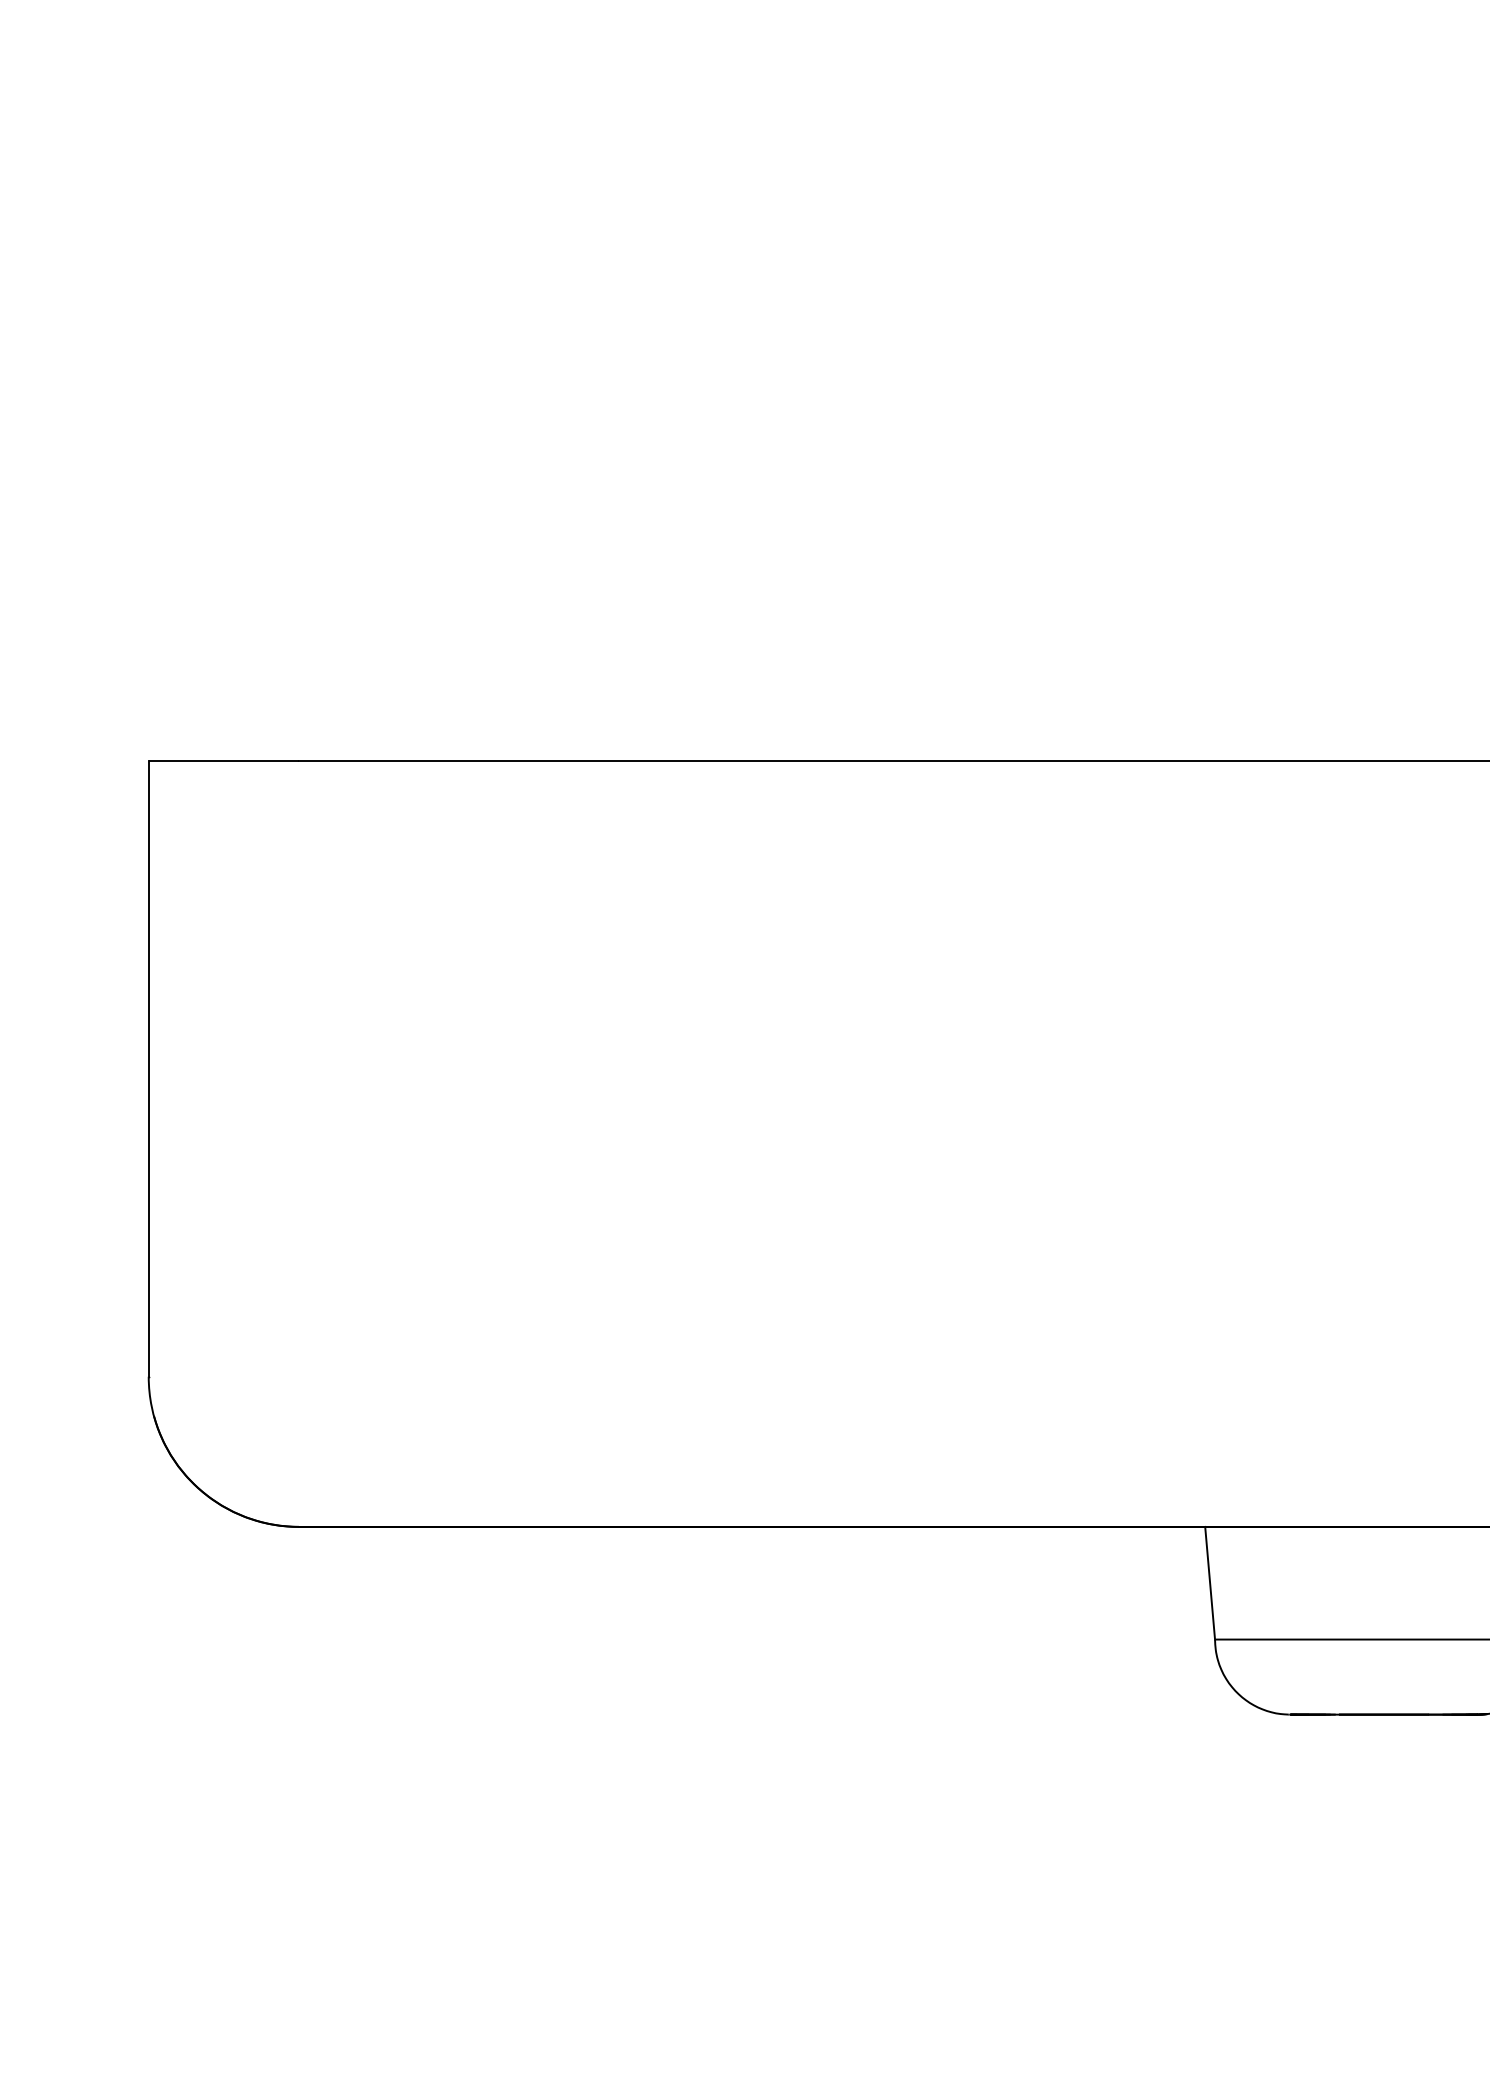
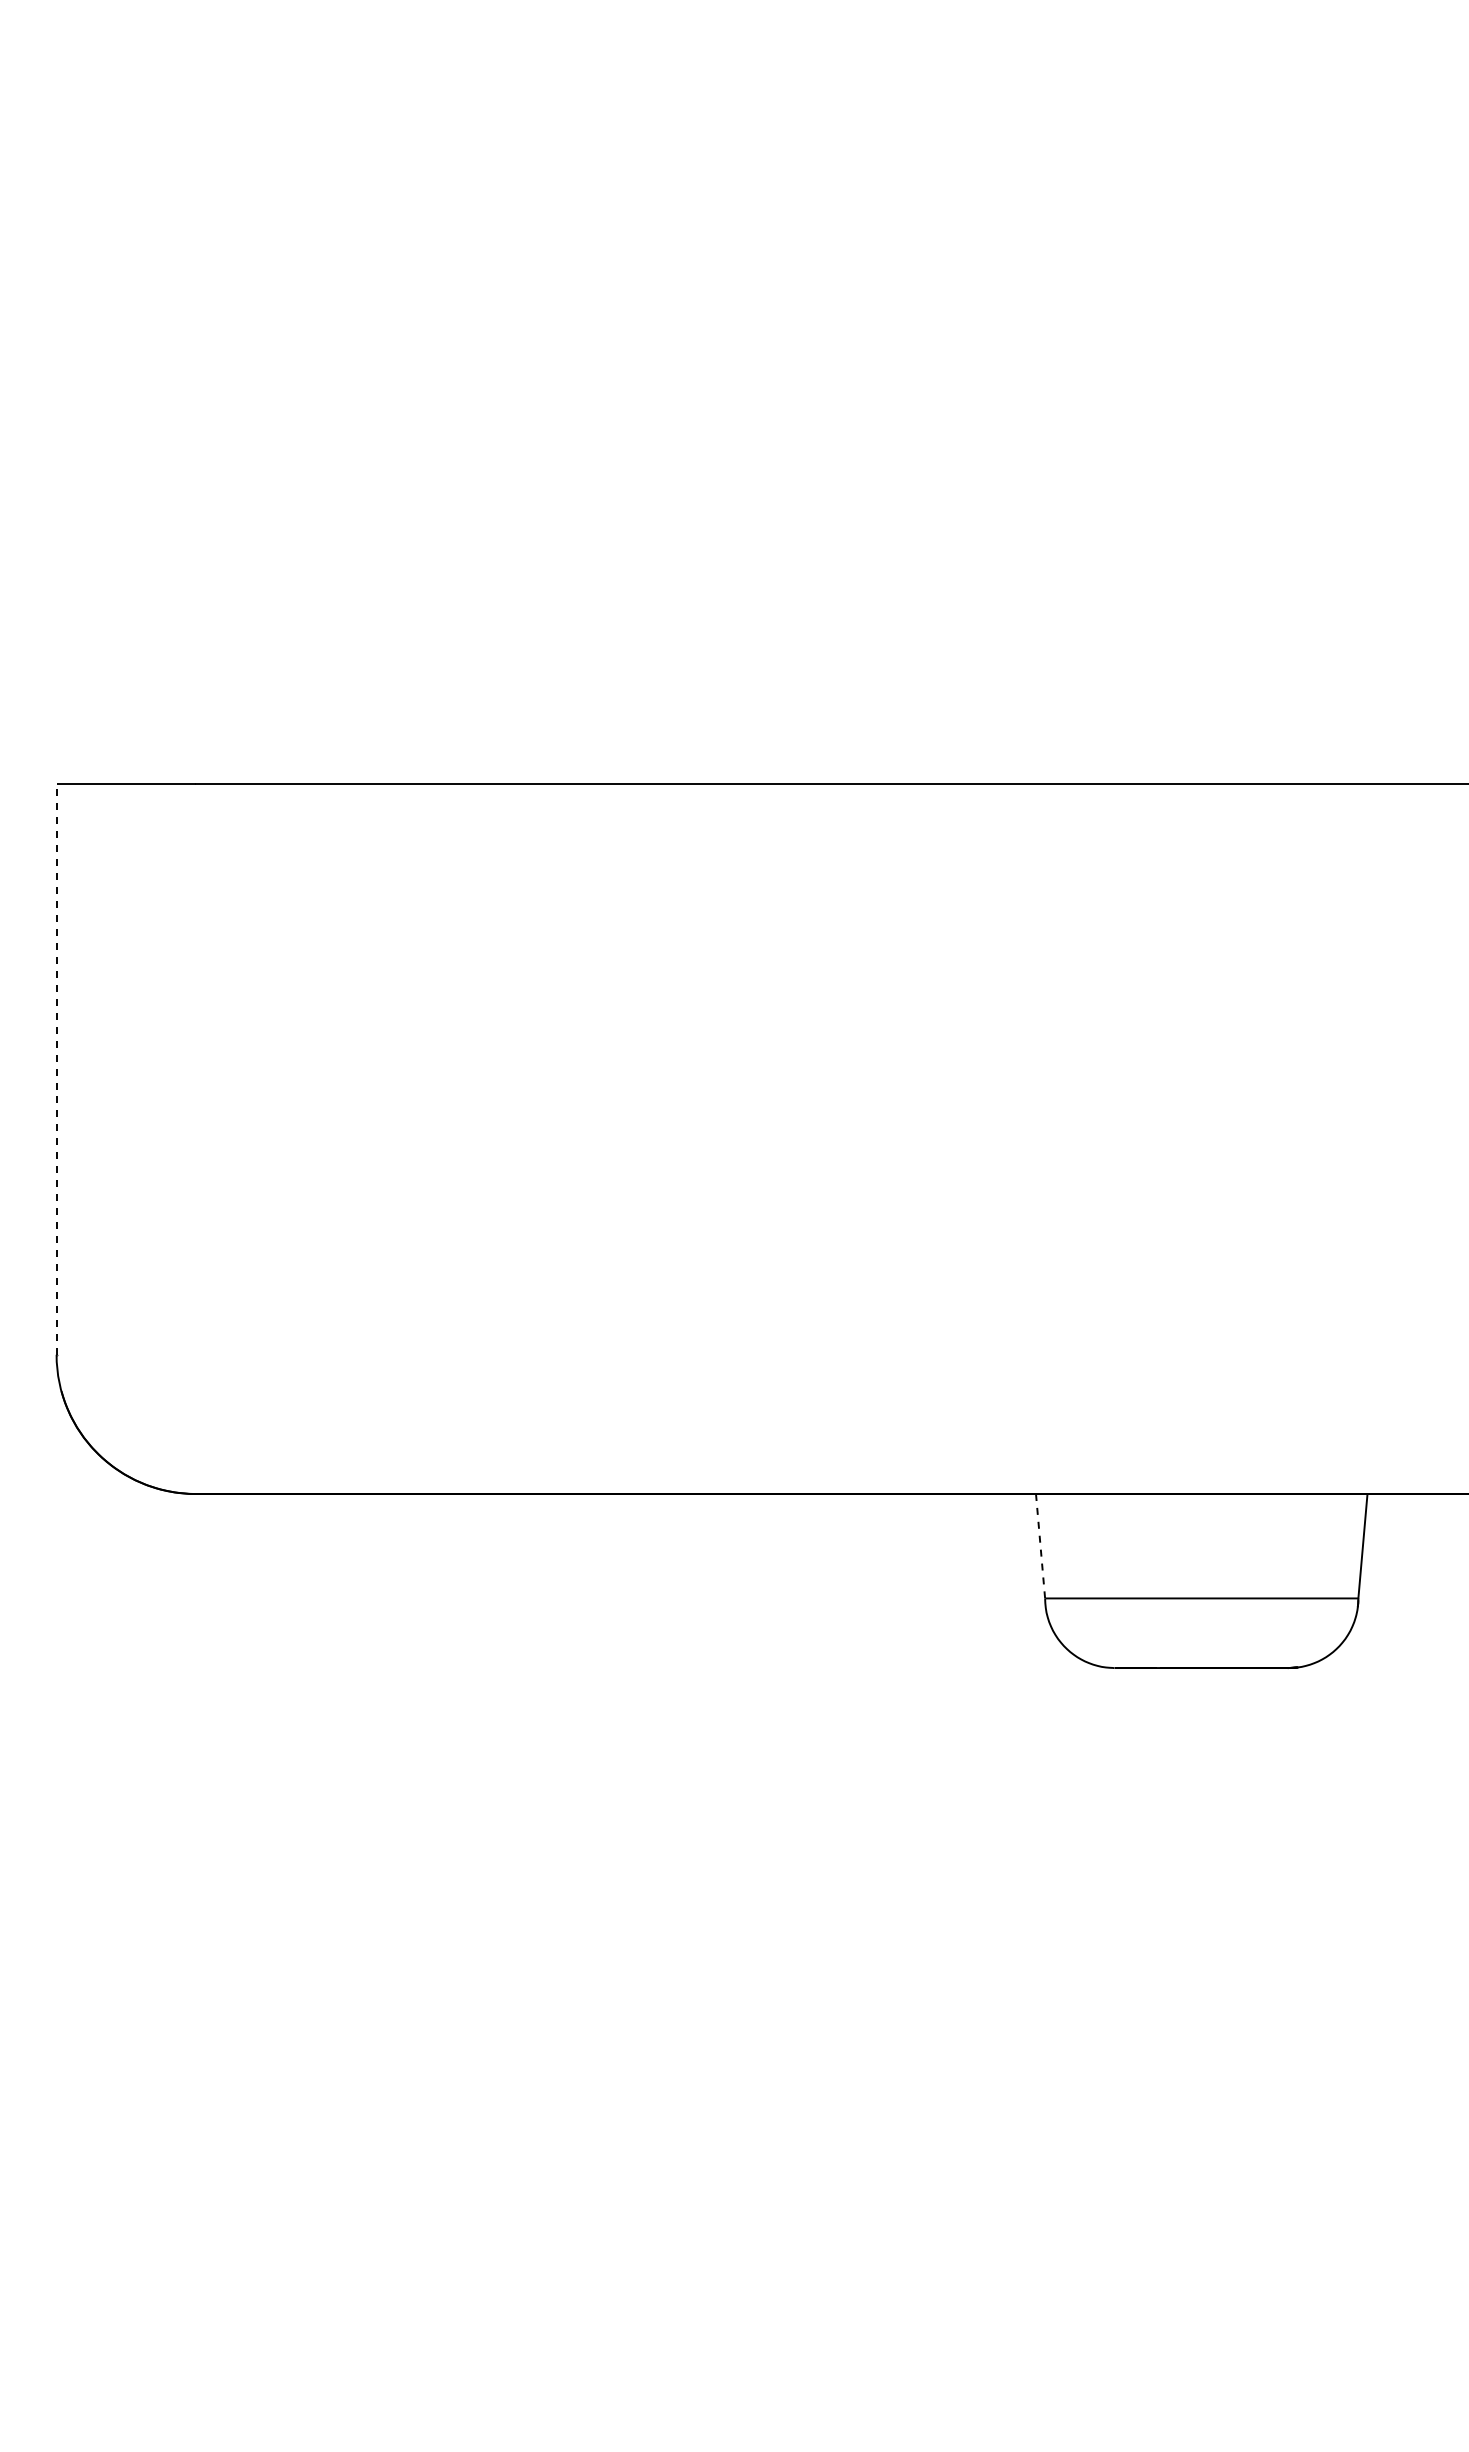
line: (148, 1067) -> (56, 1068), solid -> dashed
line: (1210, 1583) -> (1040, 1546), solid -> dashed

